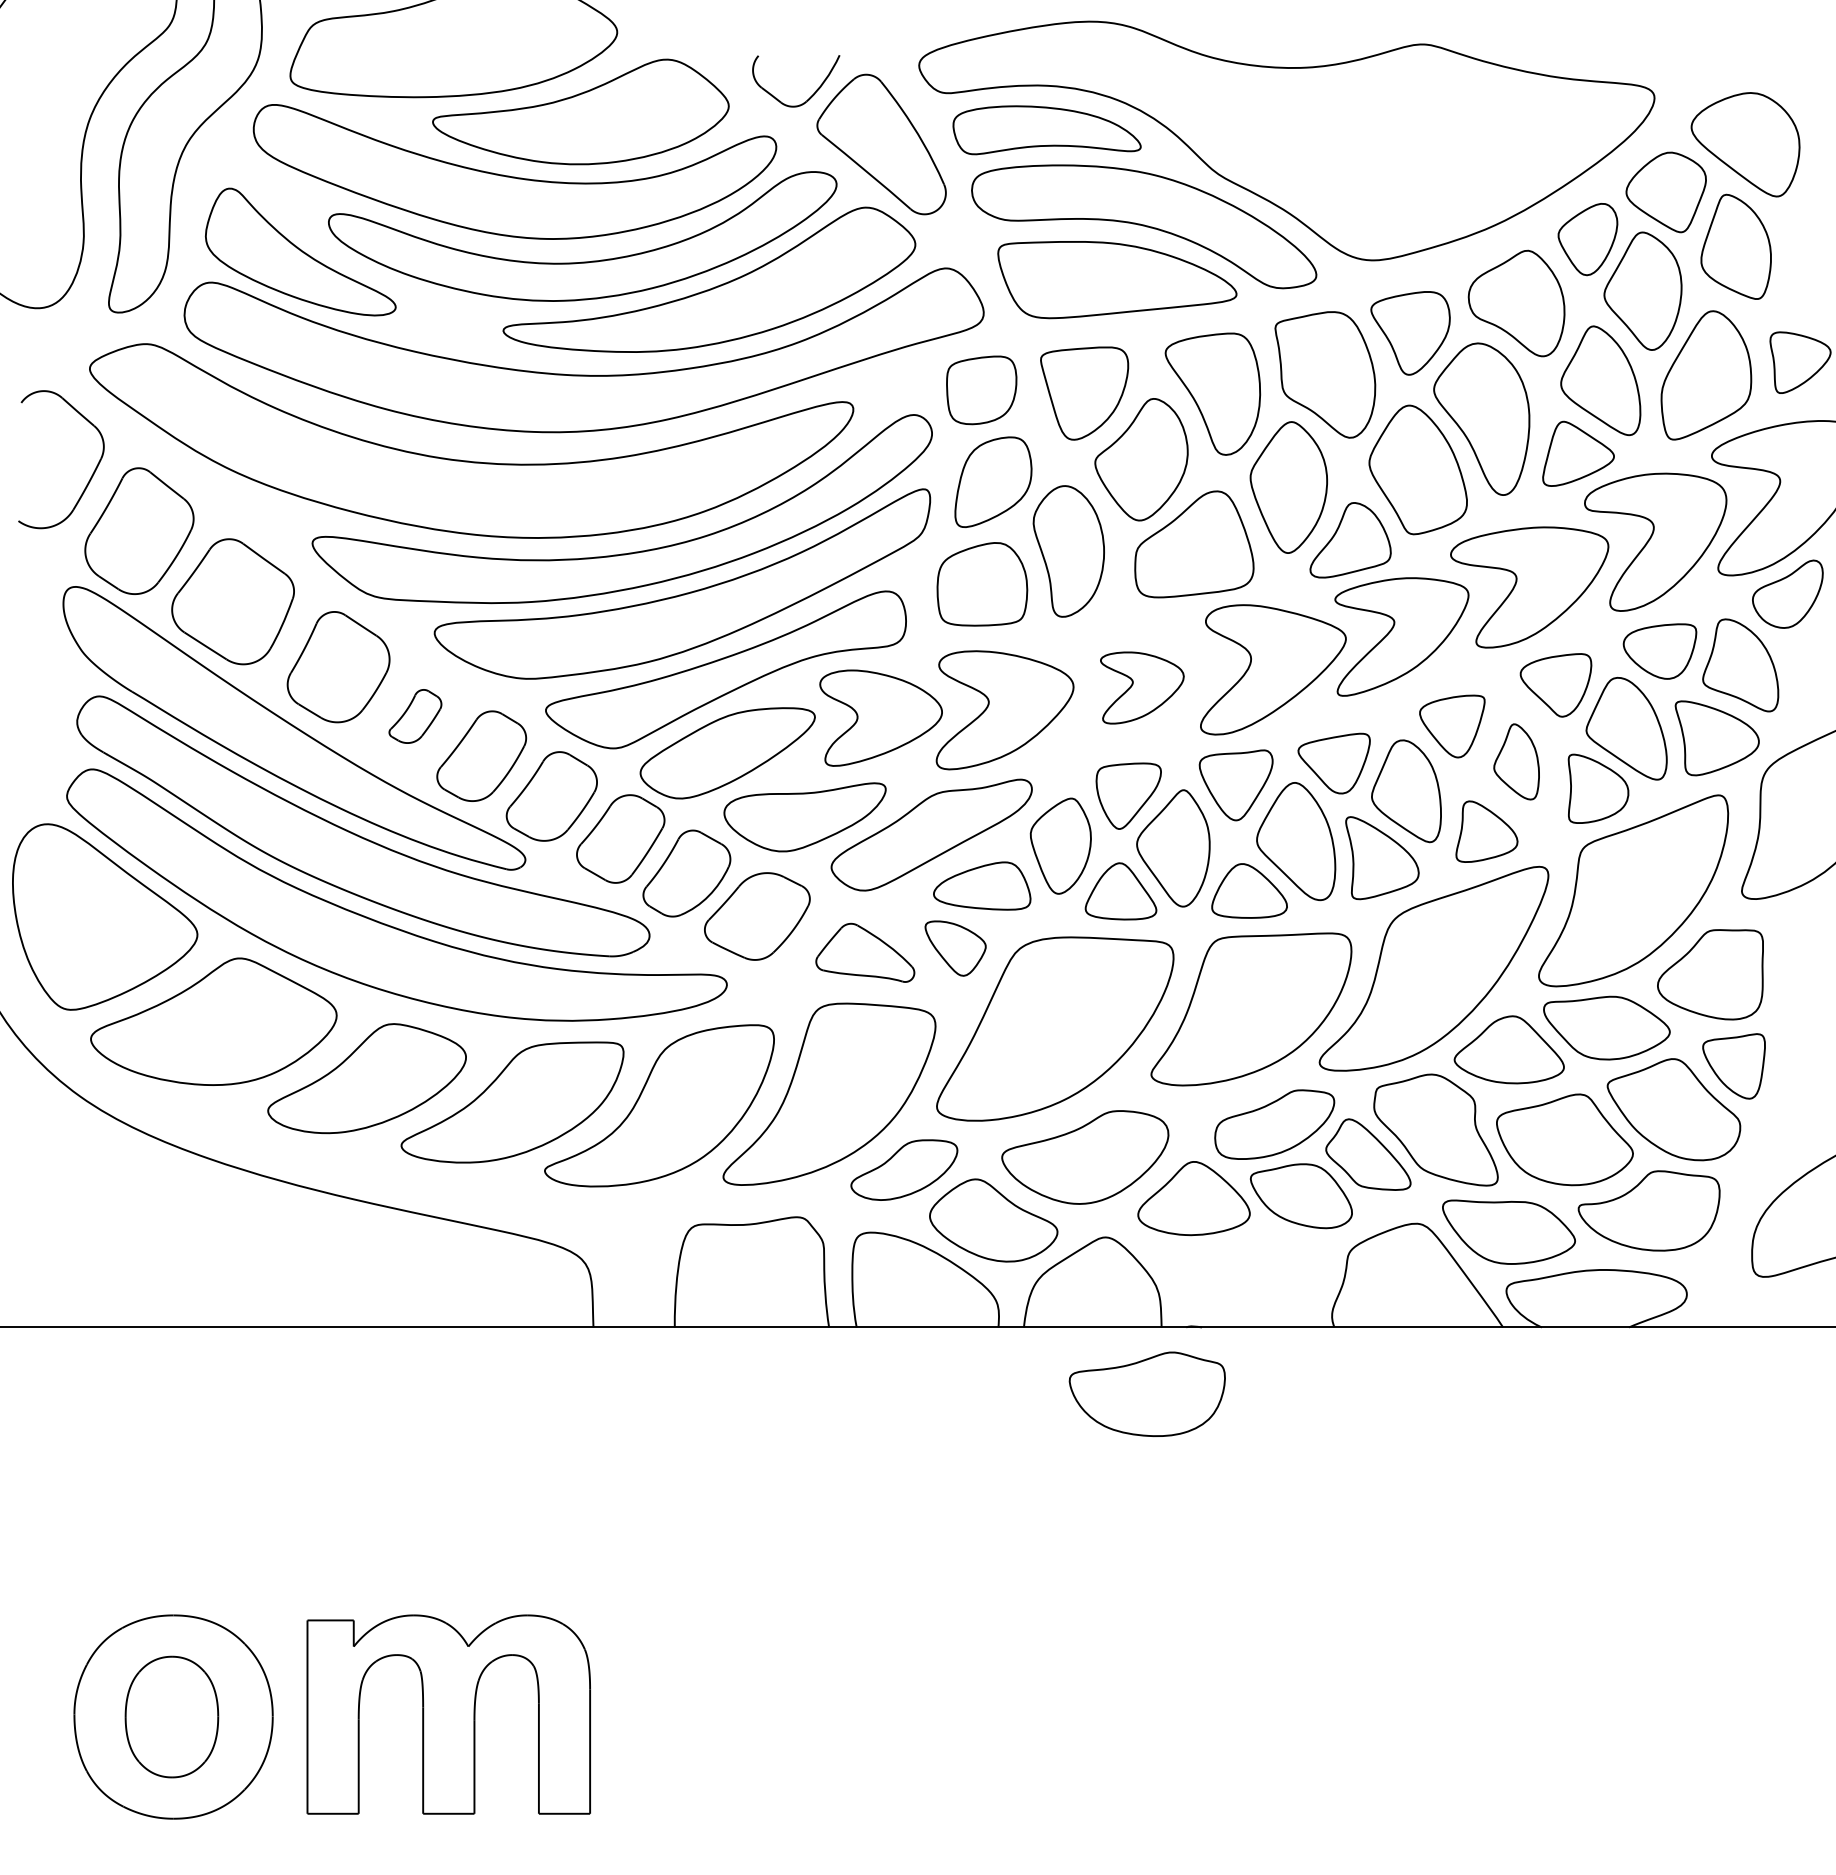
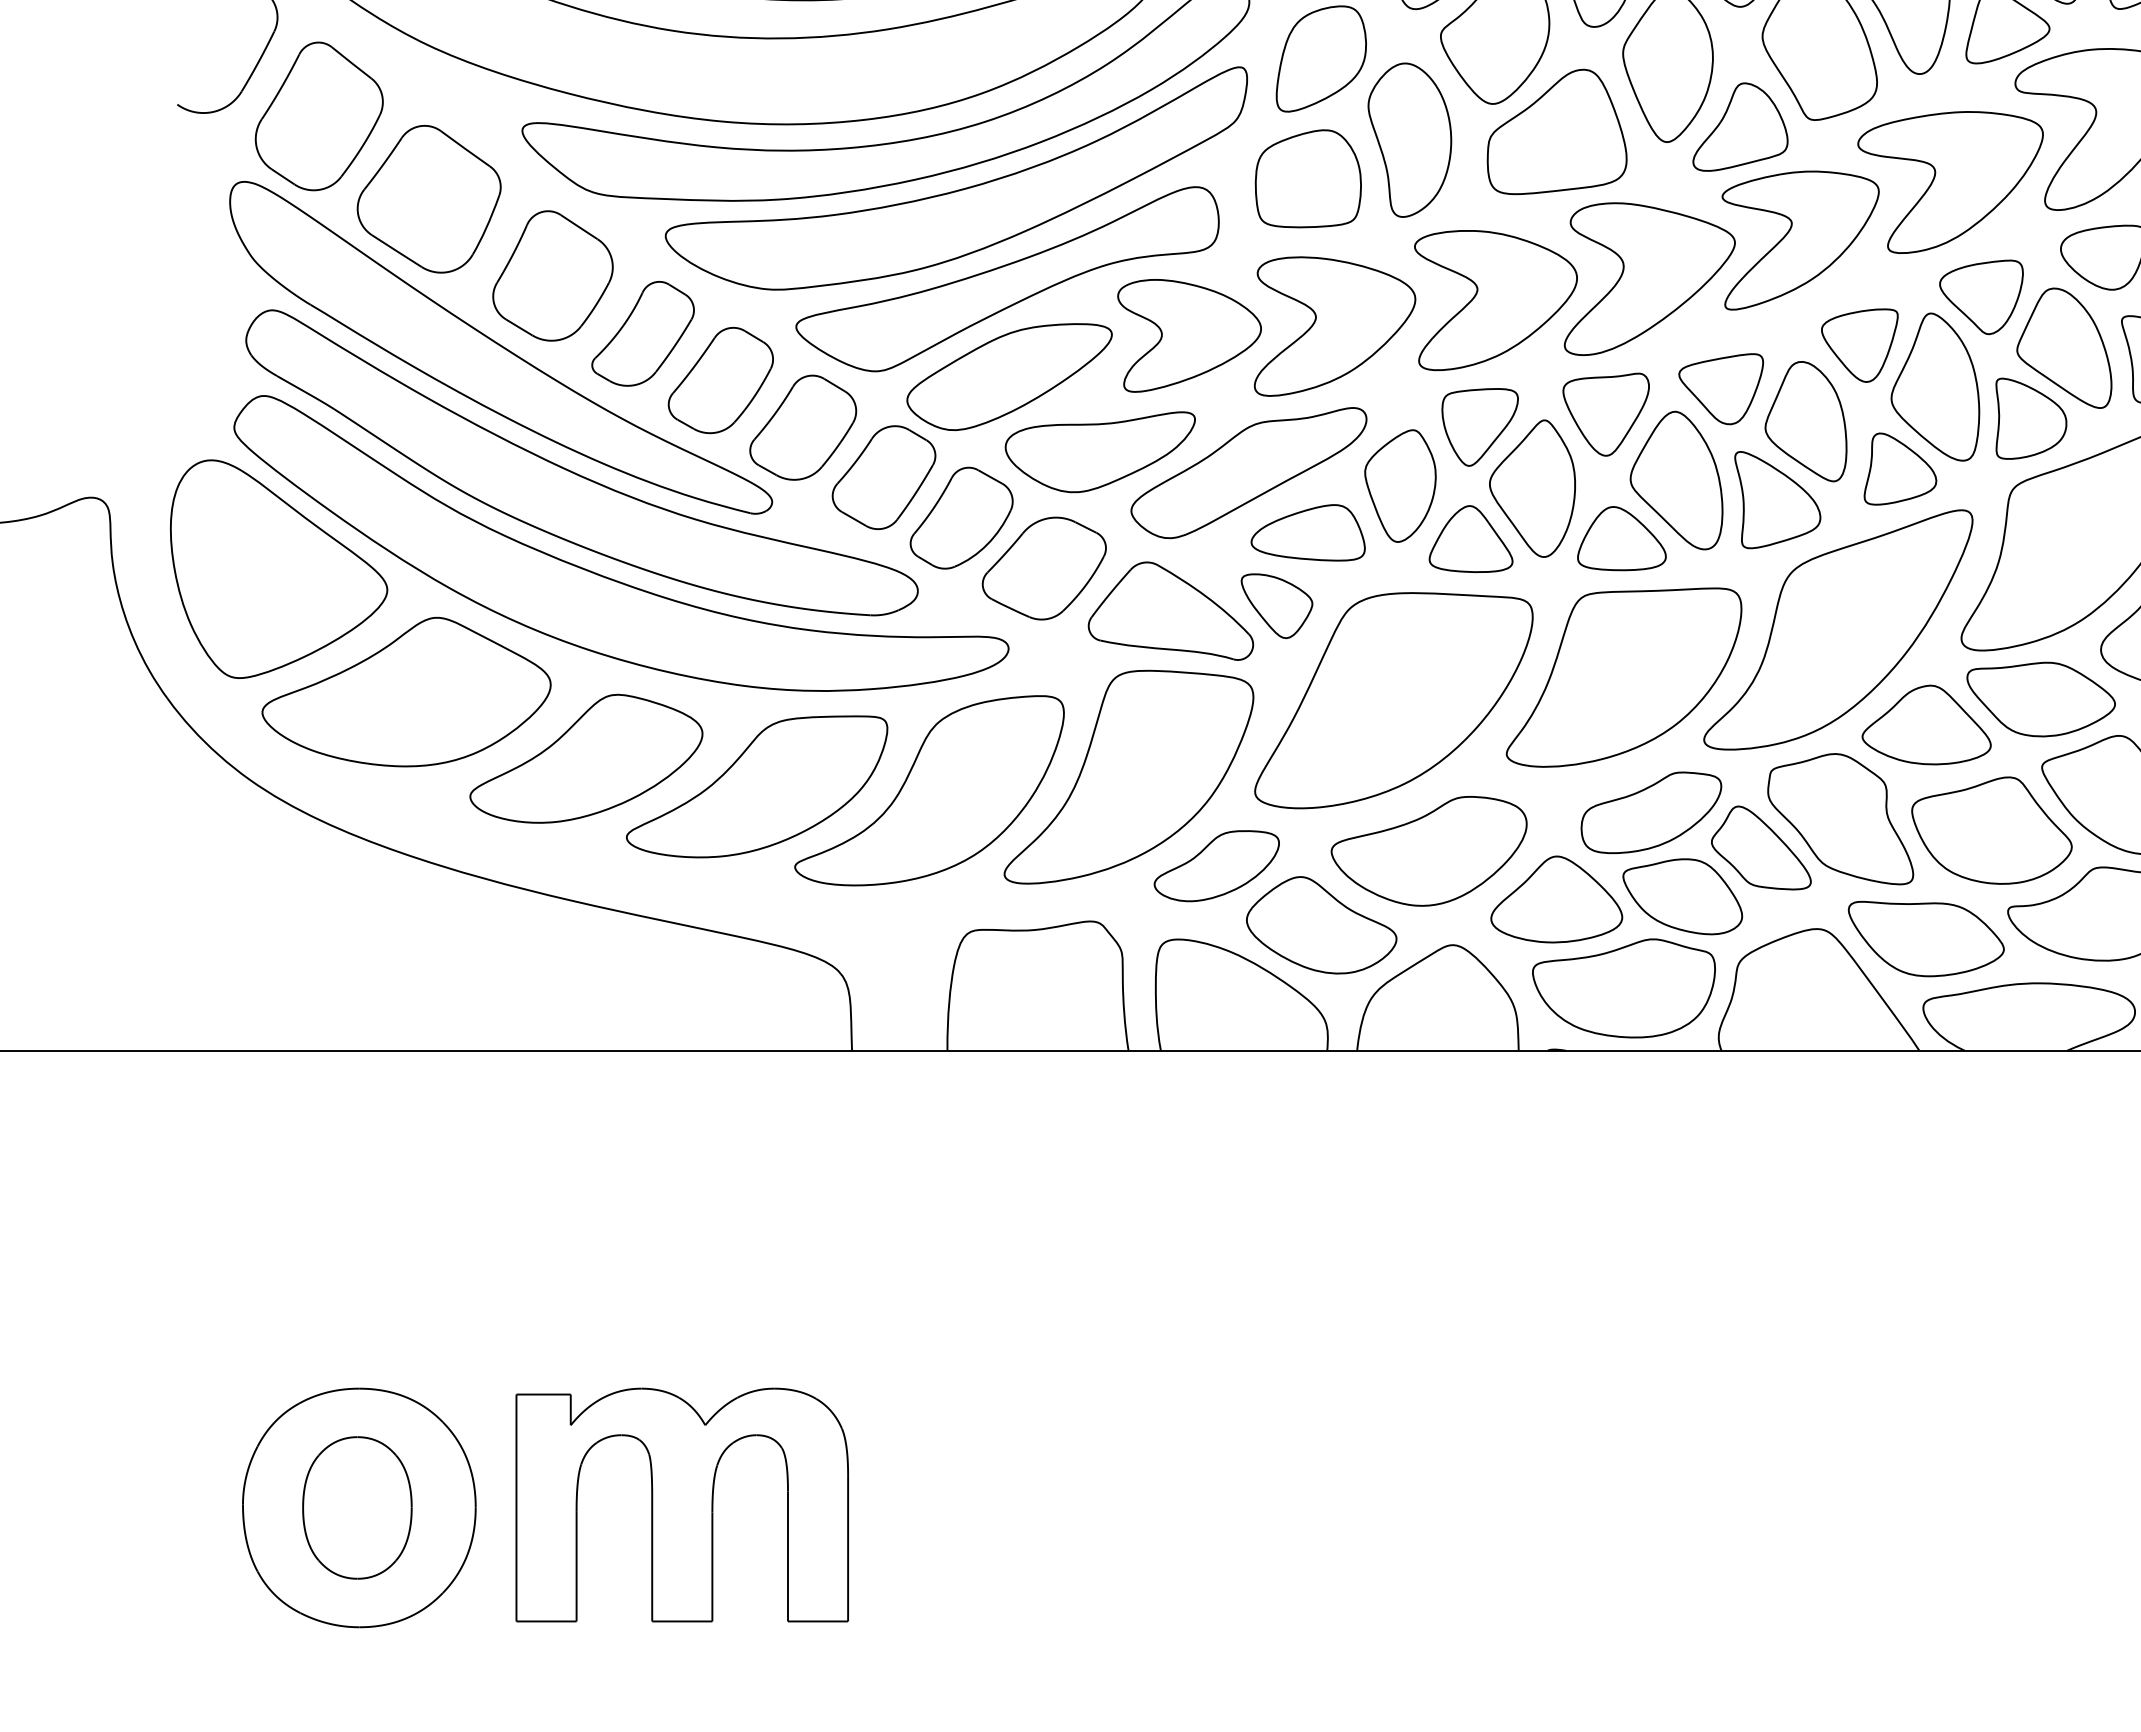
part: (1142, 687) -> (1496, 299), size x1.67
part: (415, 716) -> (643, 333), size x1.67
part: (1516, 761) -> (1935, 386), size x1.67
part: (865, 952) -> (1171, 610), size x1.43
part: (1146, 1393) -> (1622, 987), moved

